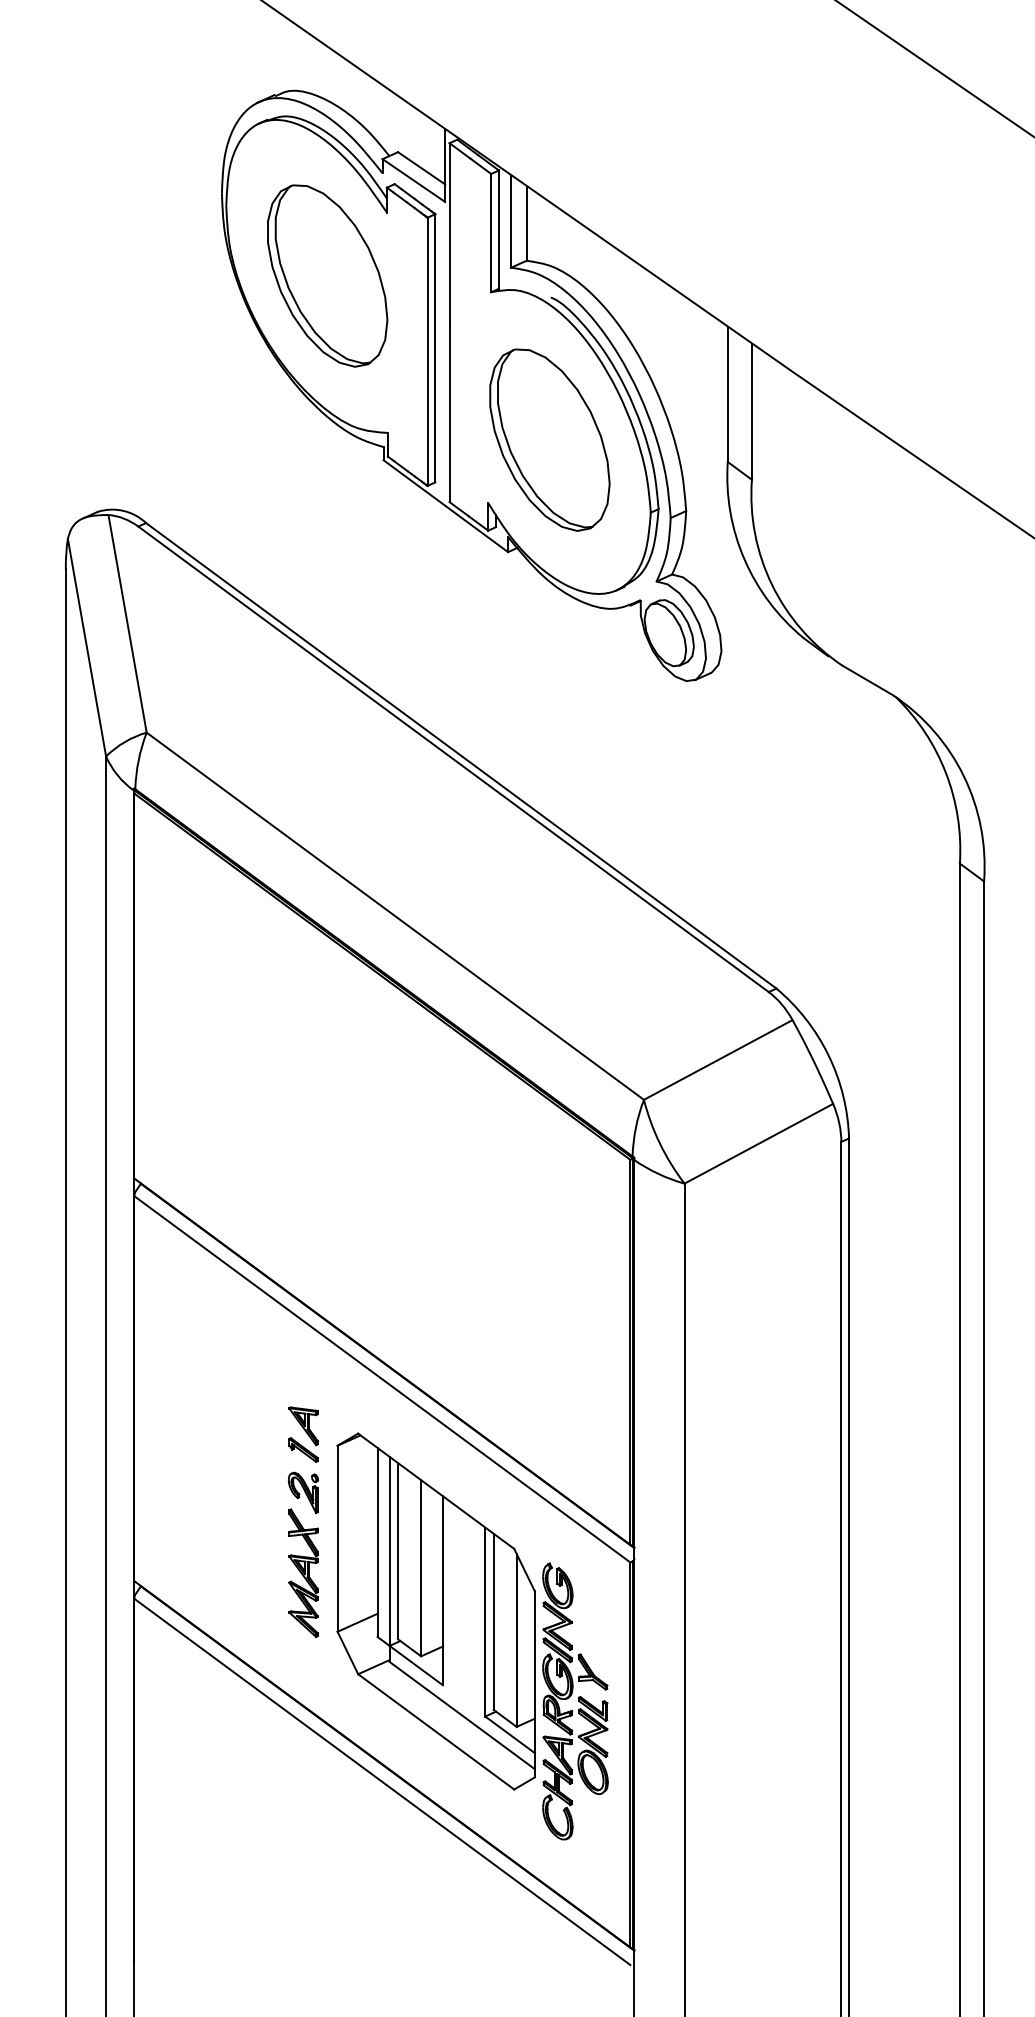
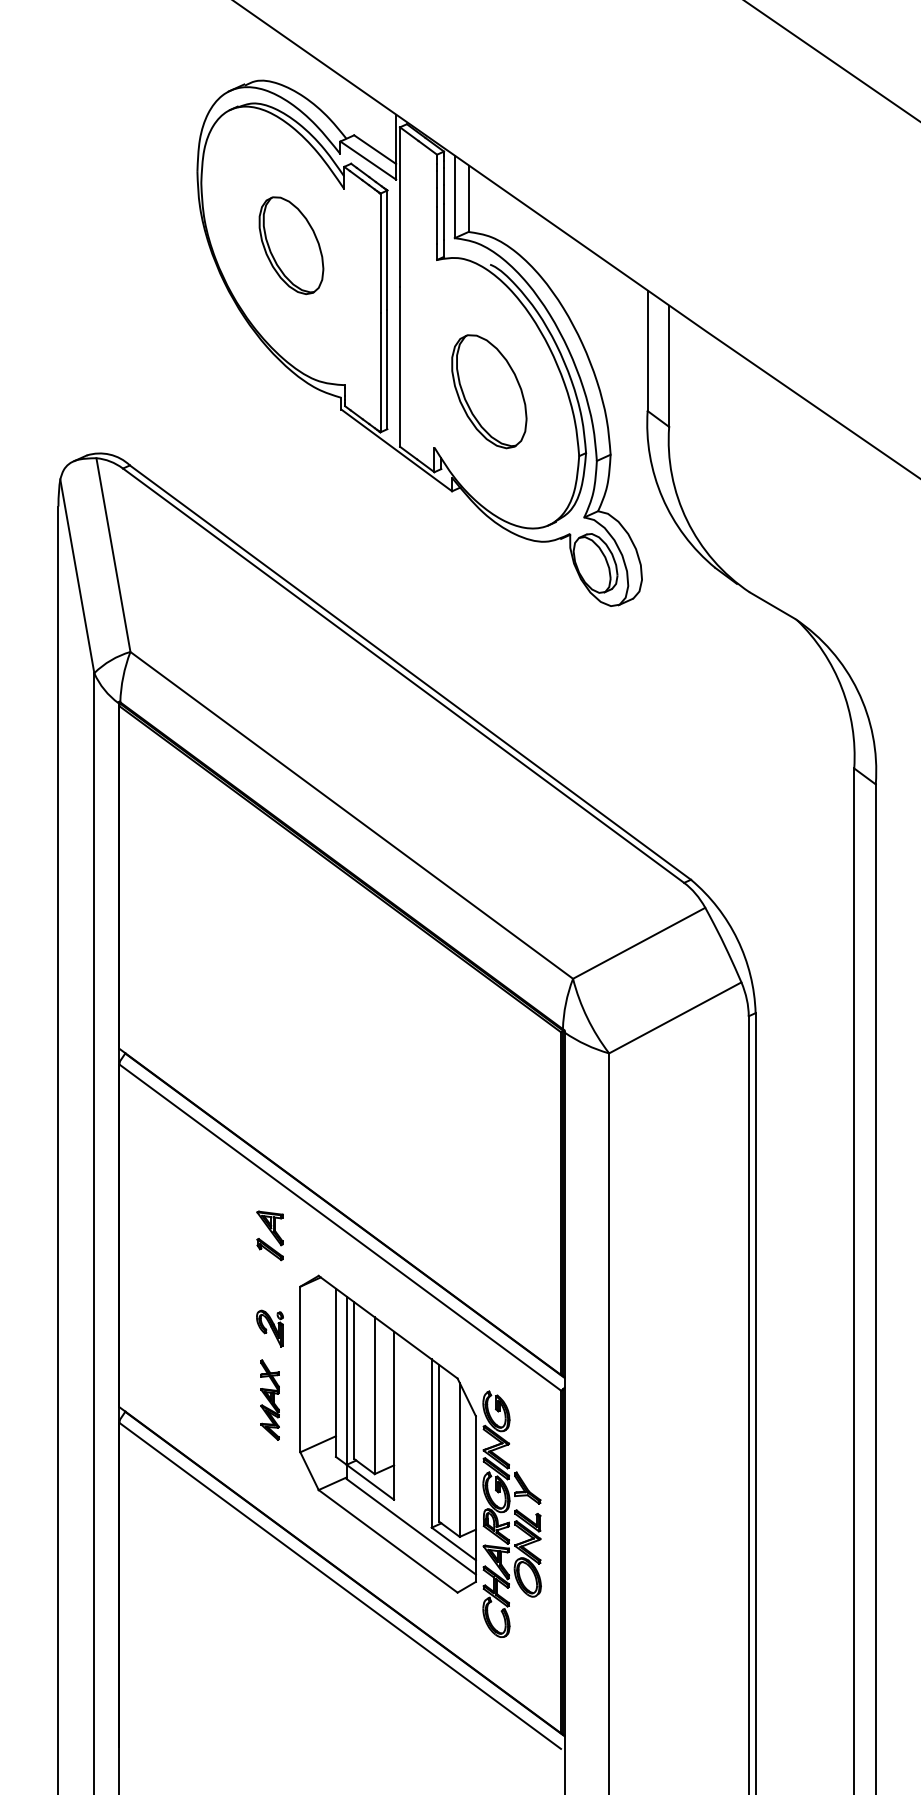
part: (327, 275) -> (291, 245), size x0.6
part: (550, 440) -> (489, 391), size x0.7
part: (302, 1434) -> (269, 1235), moved
part: (302, 1572) -> (269, 1399), size x0.7

